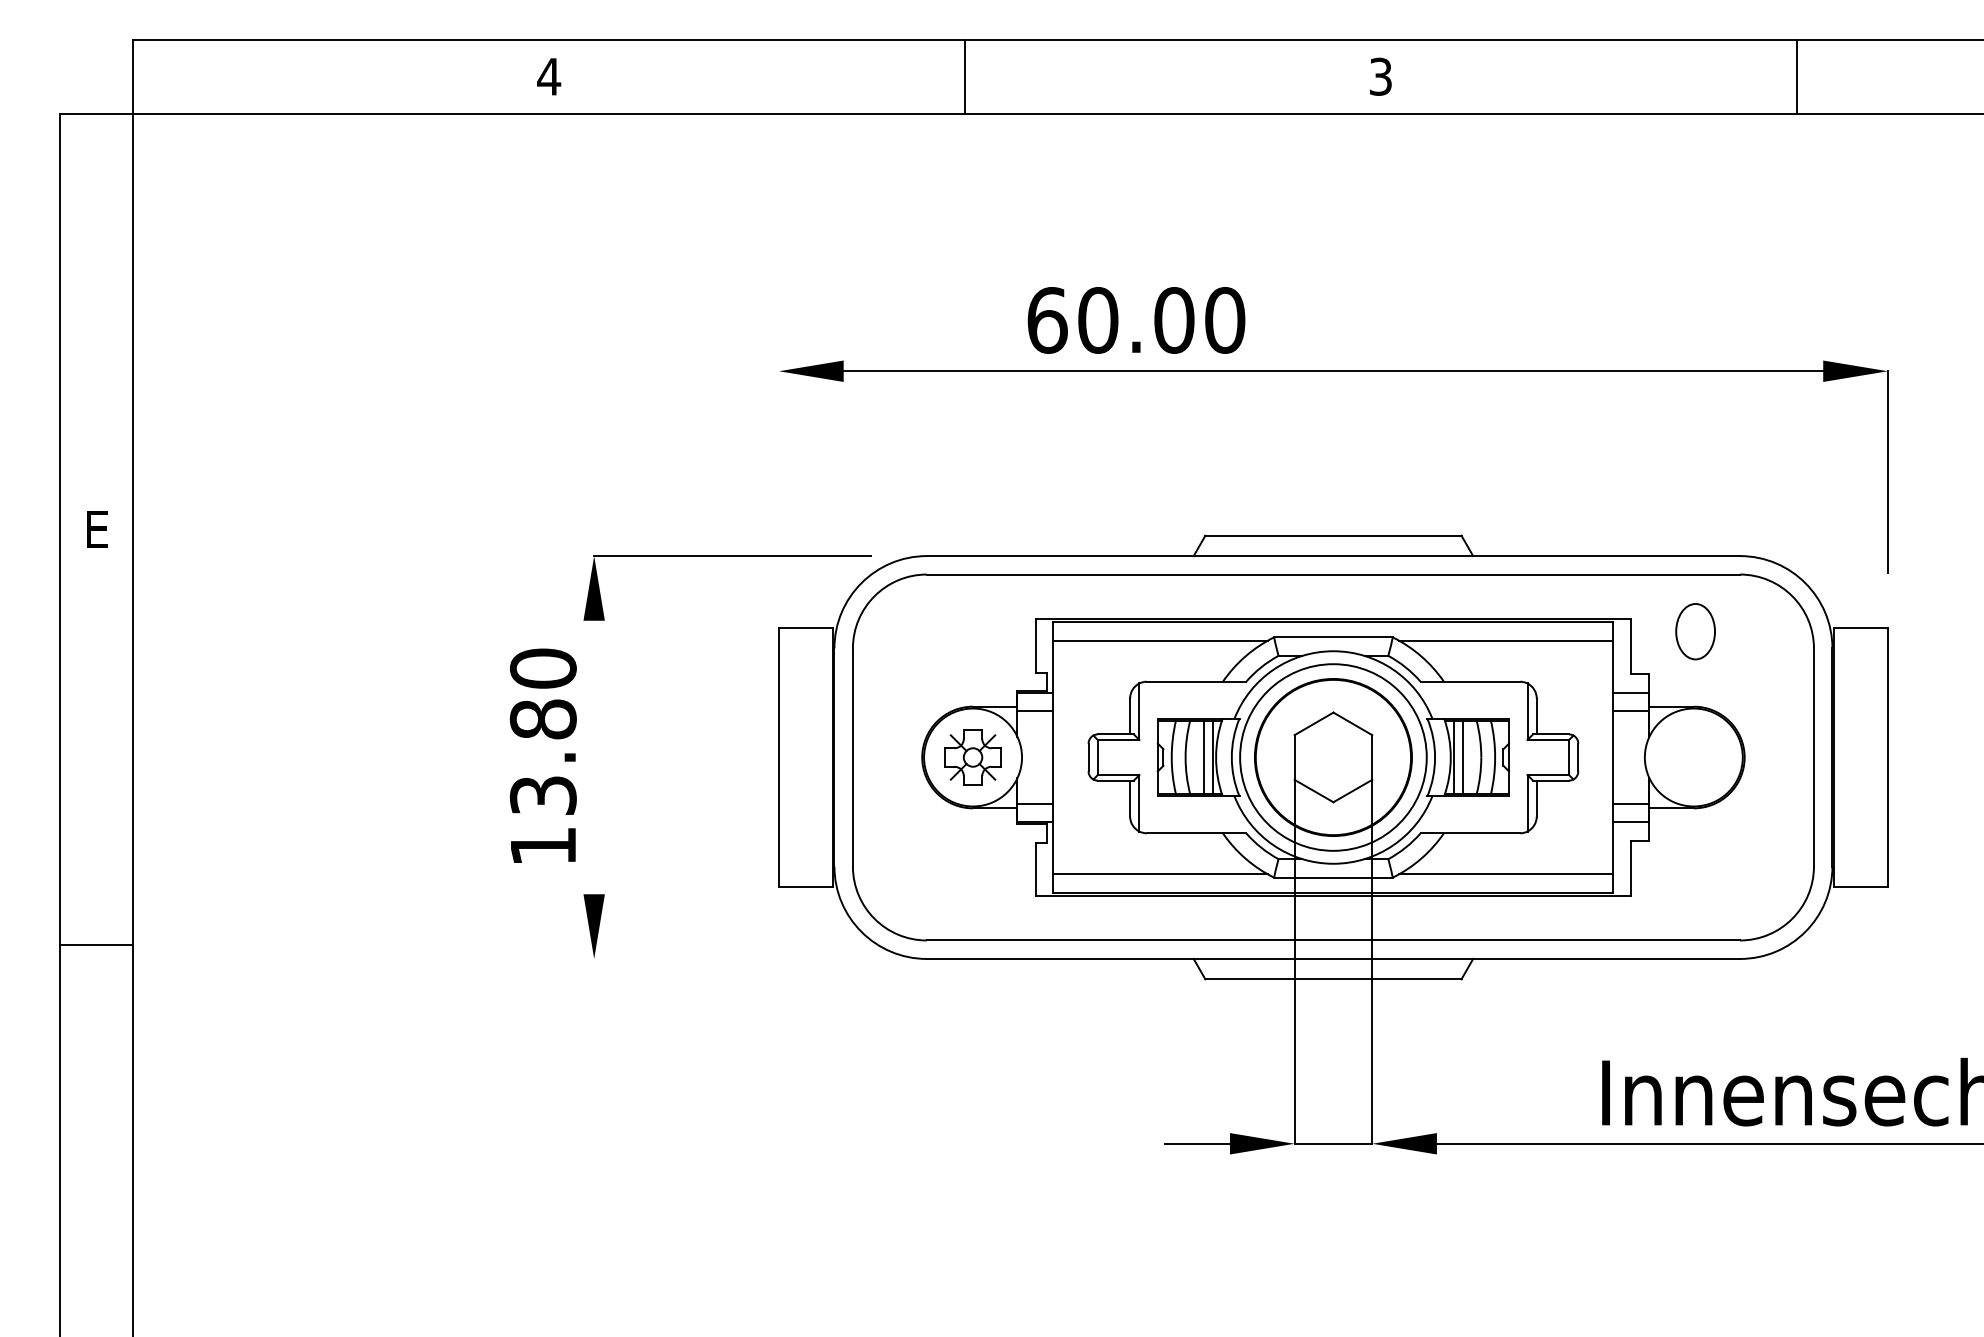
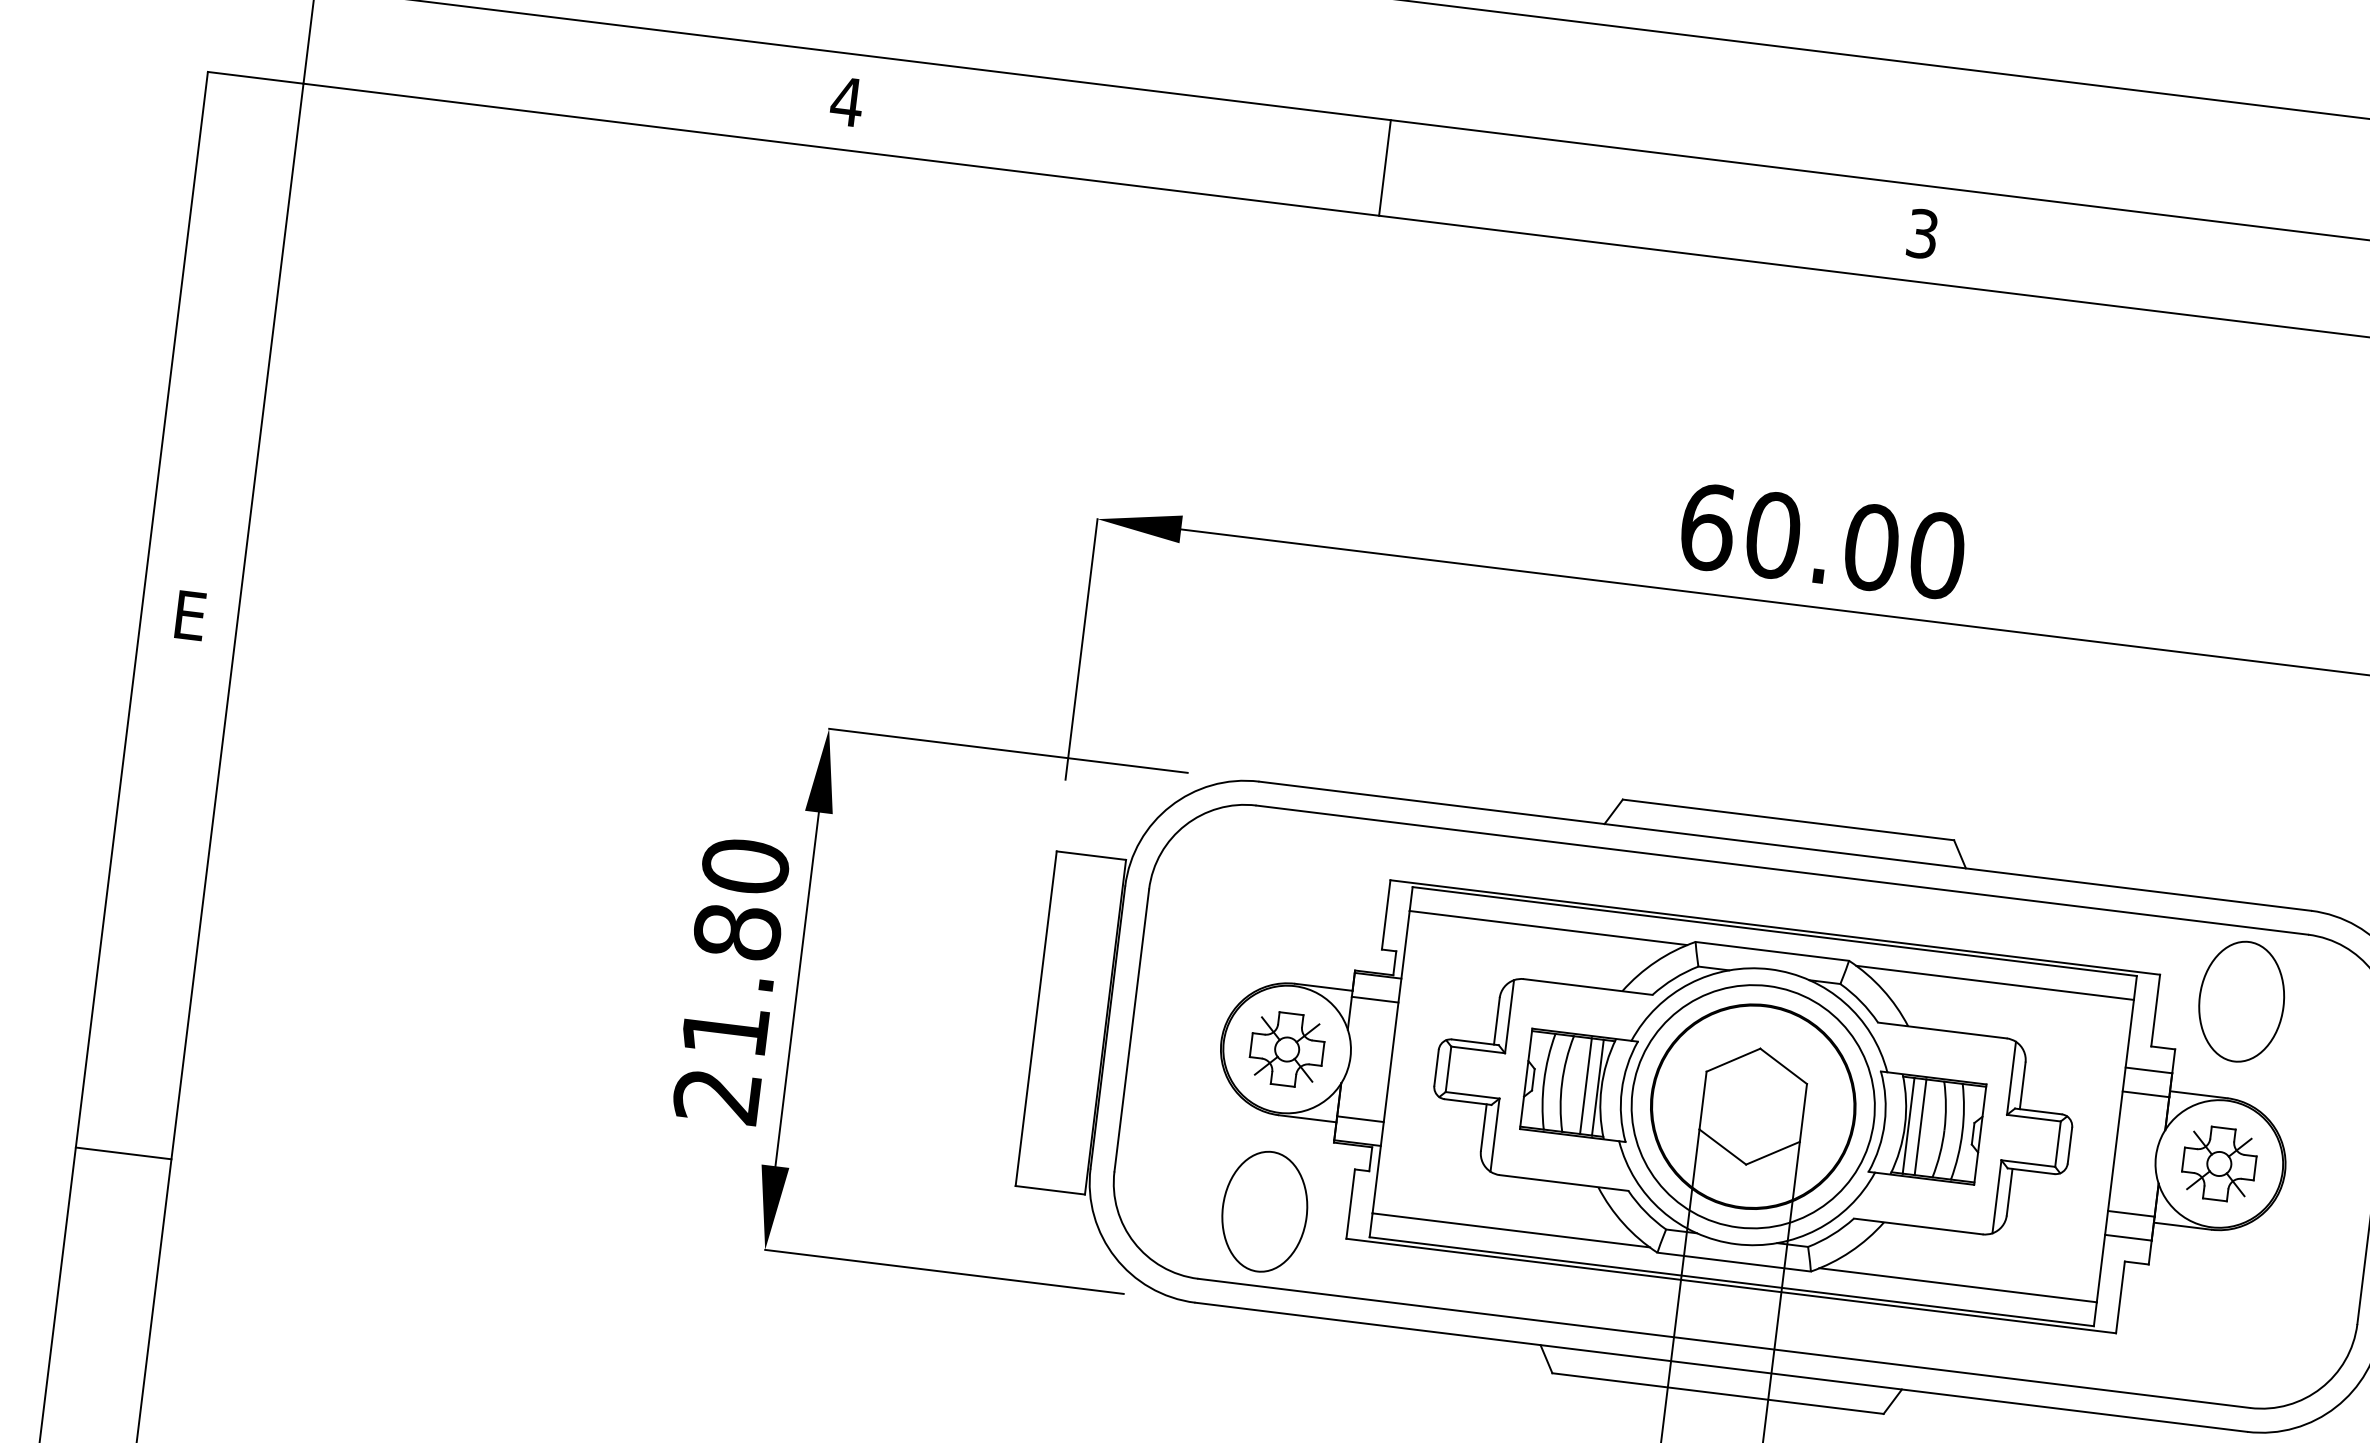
text: (1136, 320) -> (1822, 541), moved
line: (779, 471) -> (1082, 648), added
part: (1695, 631) -> (2241, 1001), size x1.67
line: (594, 757) -> (797, 989), added
part: (1693, 757) -> (2218, 1163), added
text: (542, 820) -> (720, 1062), 13.80 -> 21.80
part: (971, 883) -> (1265, 1212), added
line: (732, 958) -> (944, 1271), added

